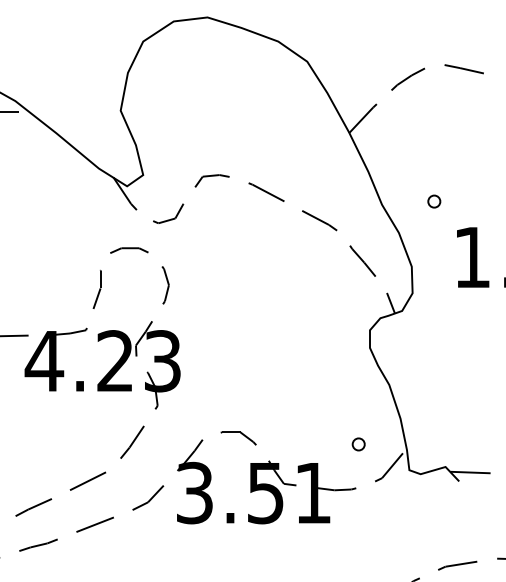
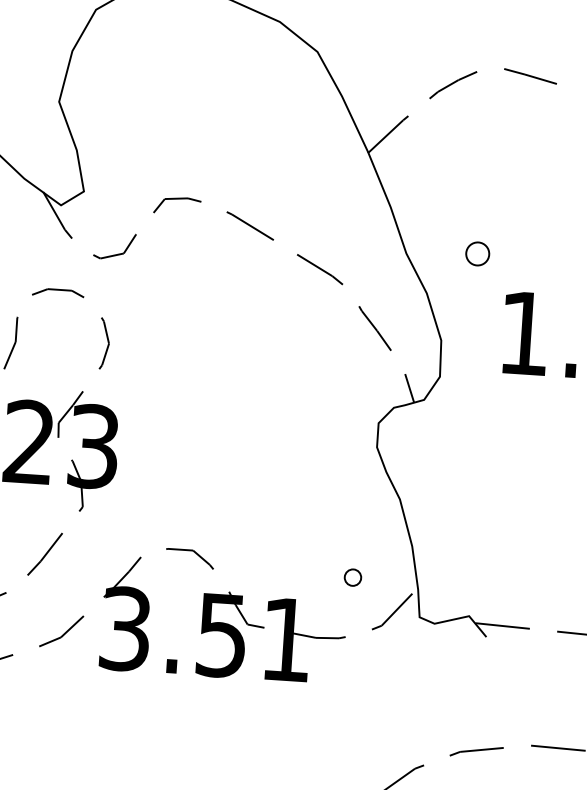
part: (434, 201) -> (478, 253), size x1.4

